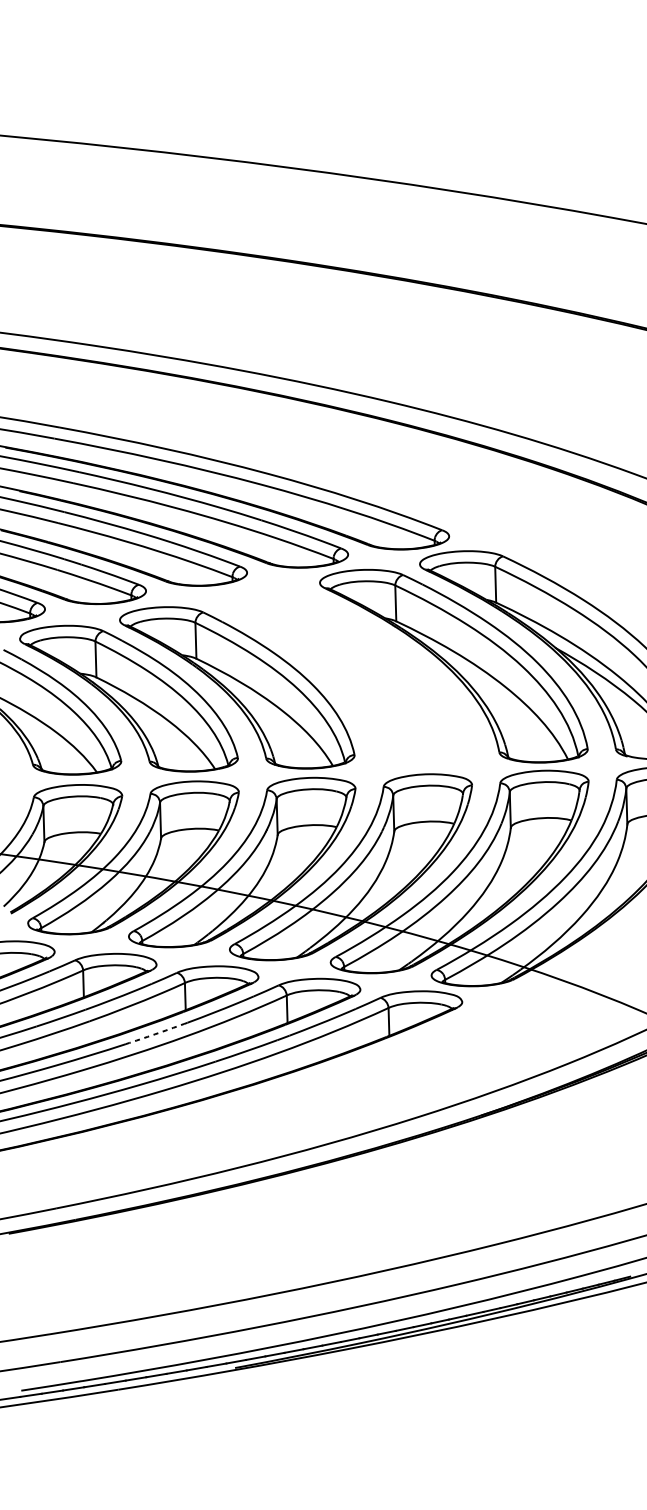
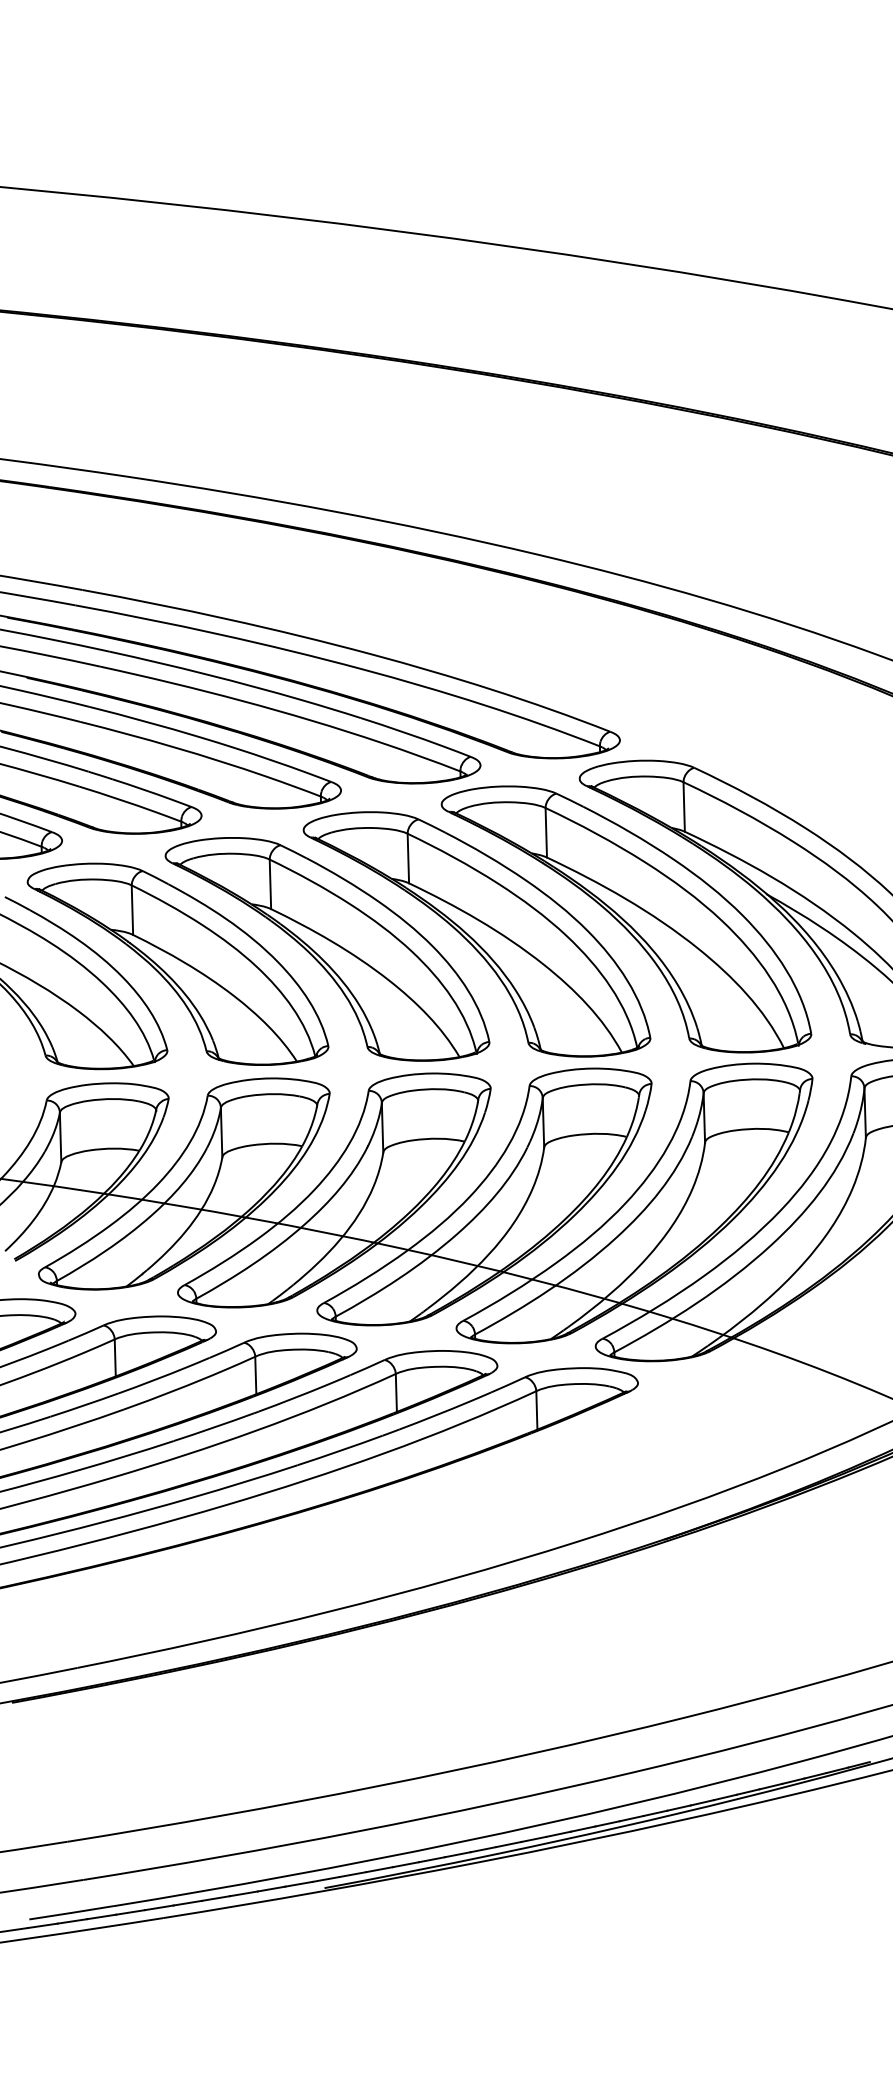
part: (345, 677) -> (476, 934), added
arc: (155, 1034) -> (214, 1427), dashed -> solid

